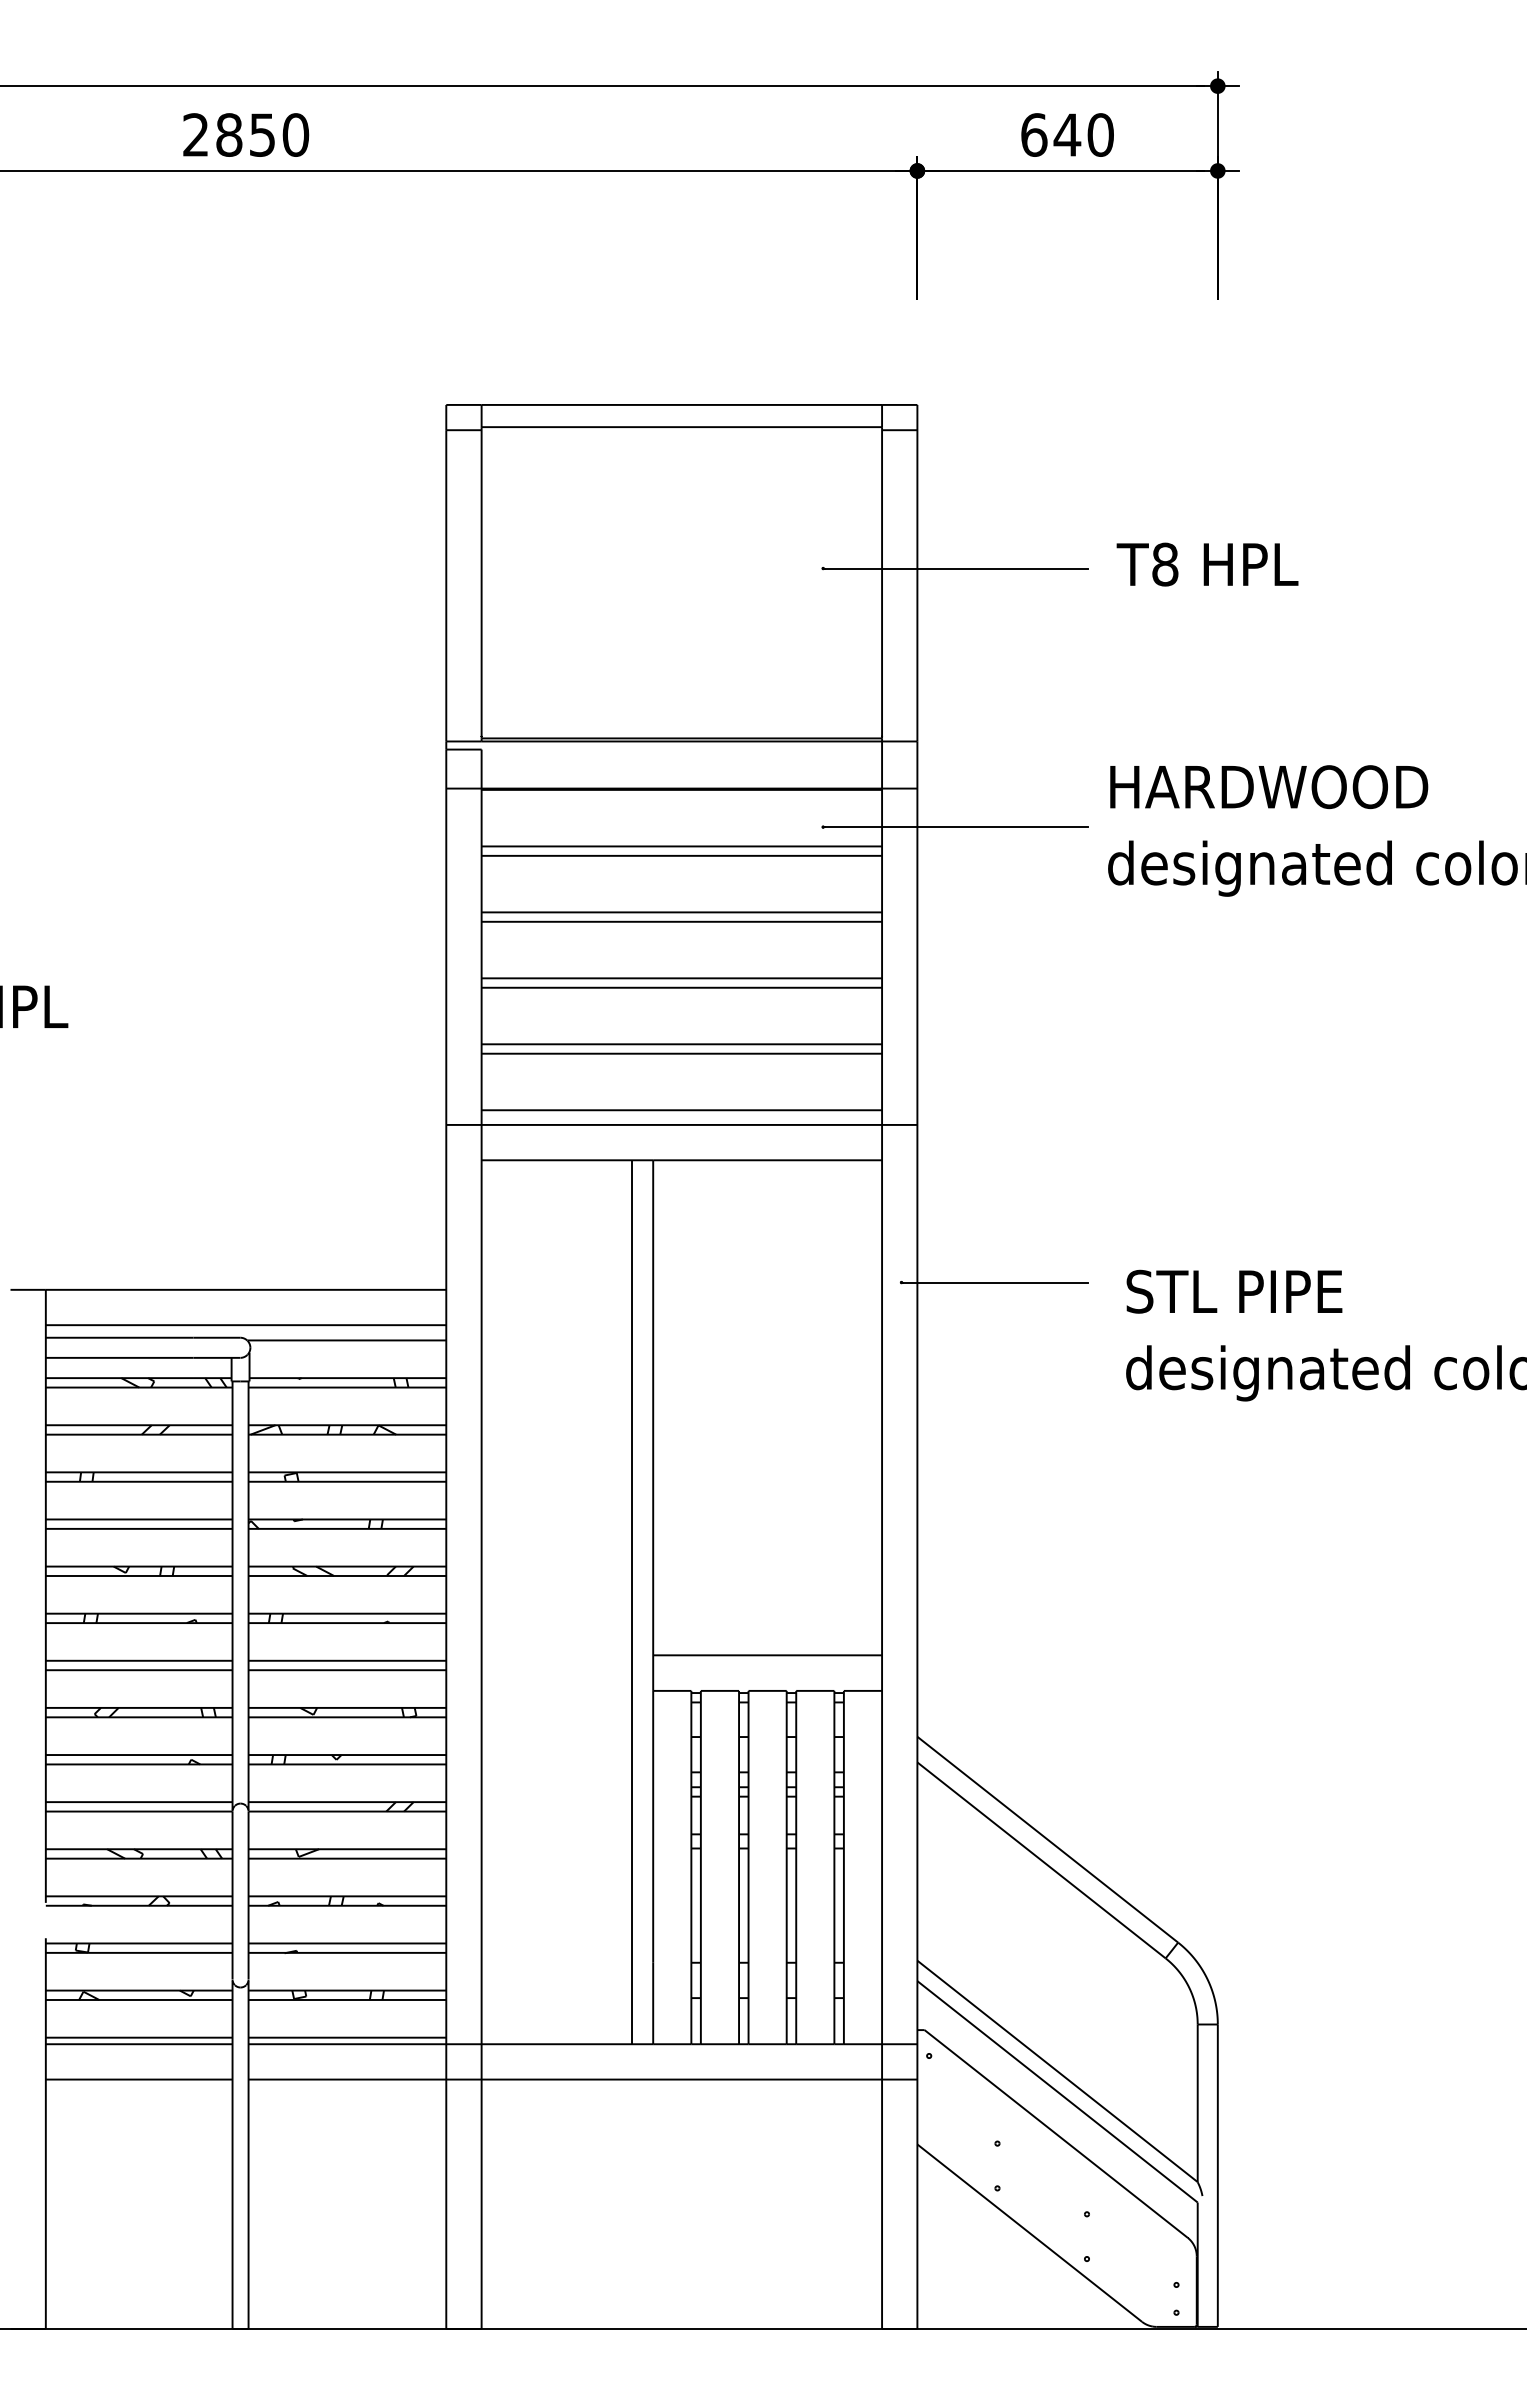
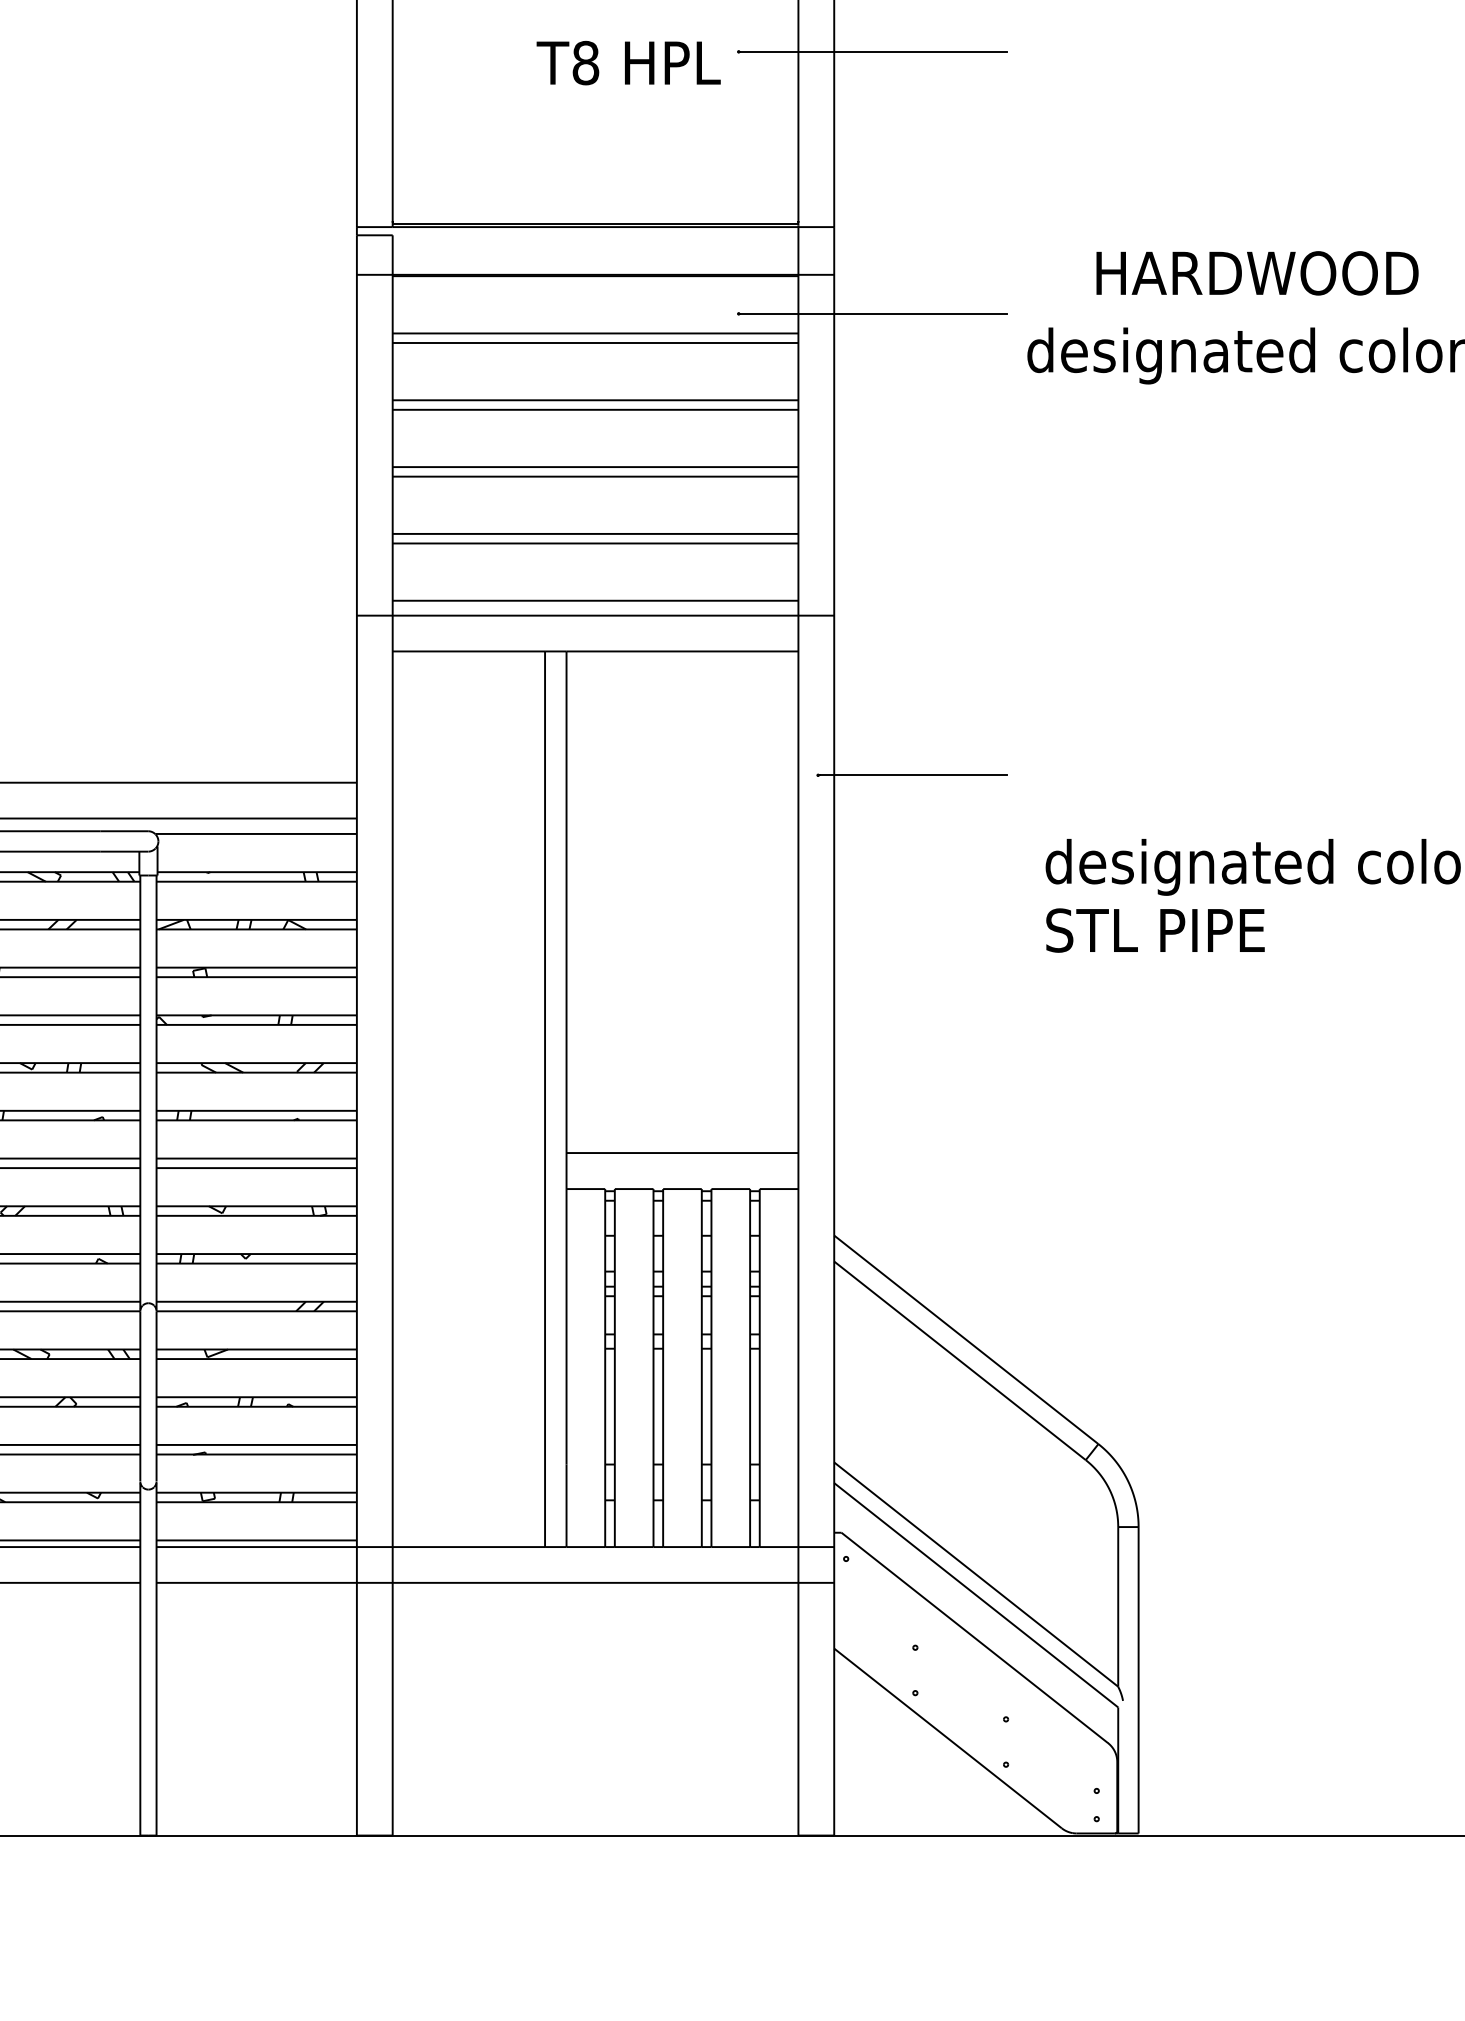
text: (1207, 564) -> (628, 62), moved
text: (1269, 787) -> (1257, 273), moved
text: (1234, 1291) -> (1155, 930), moved

